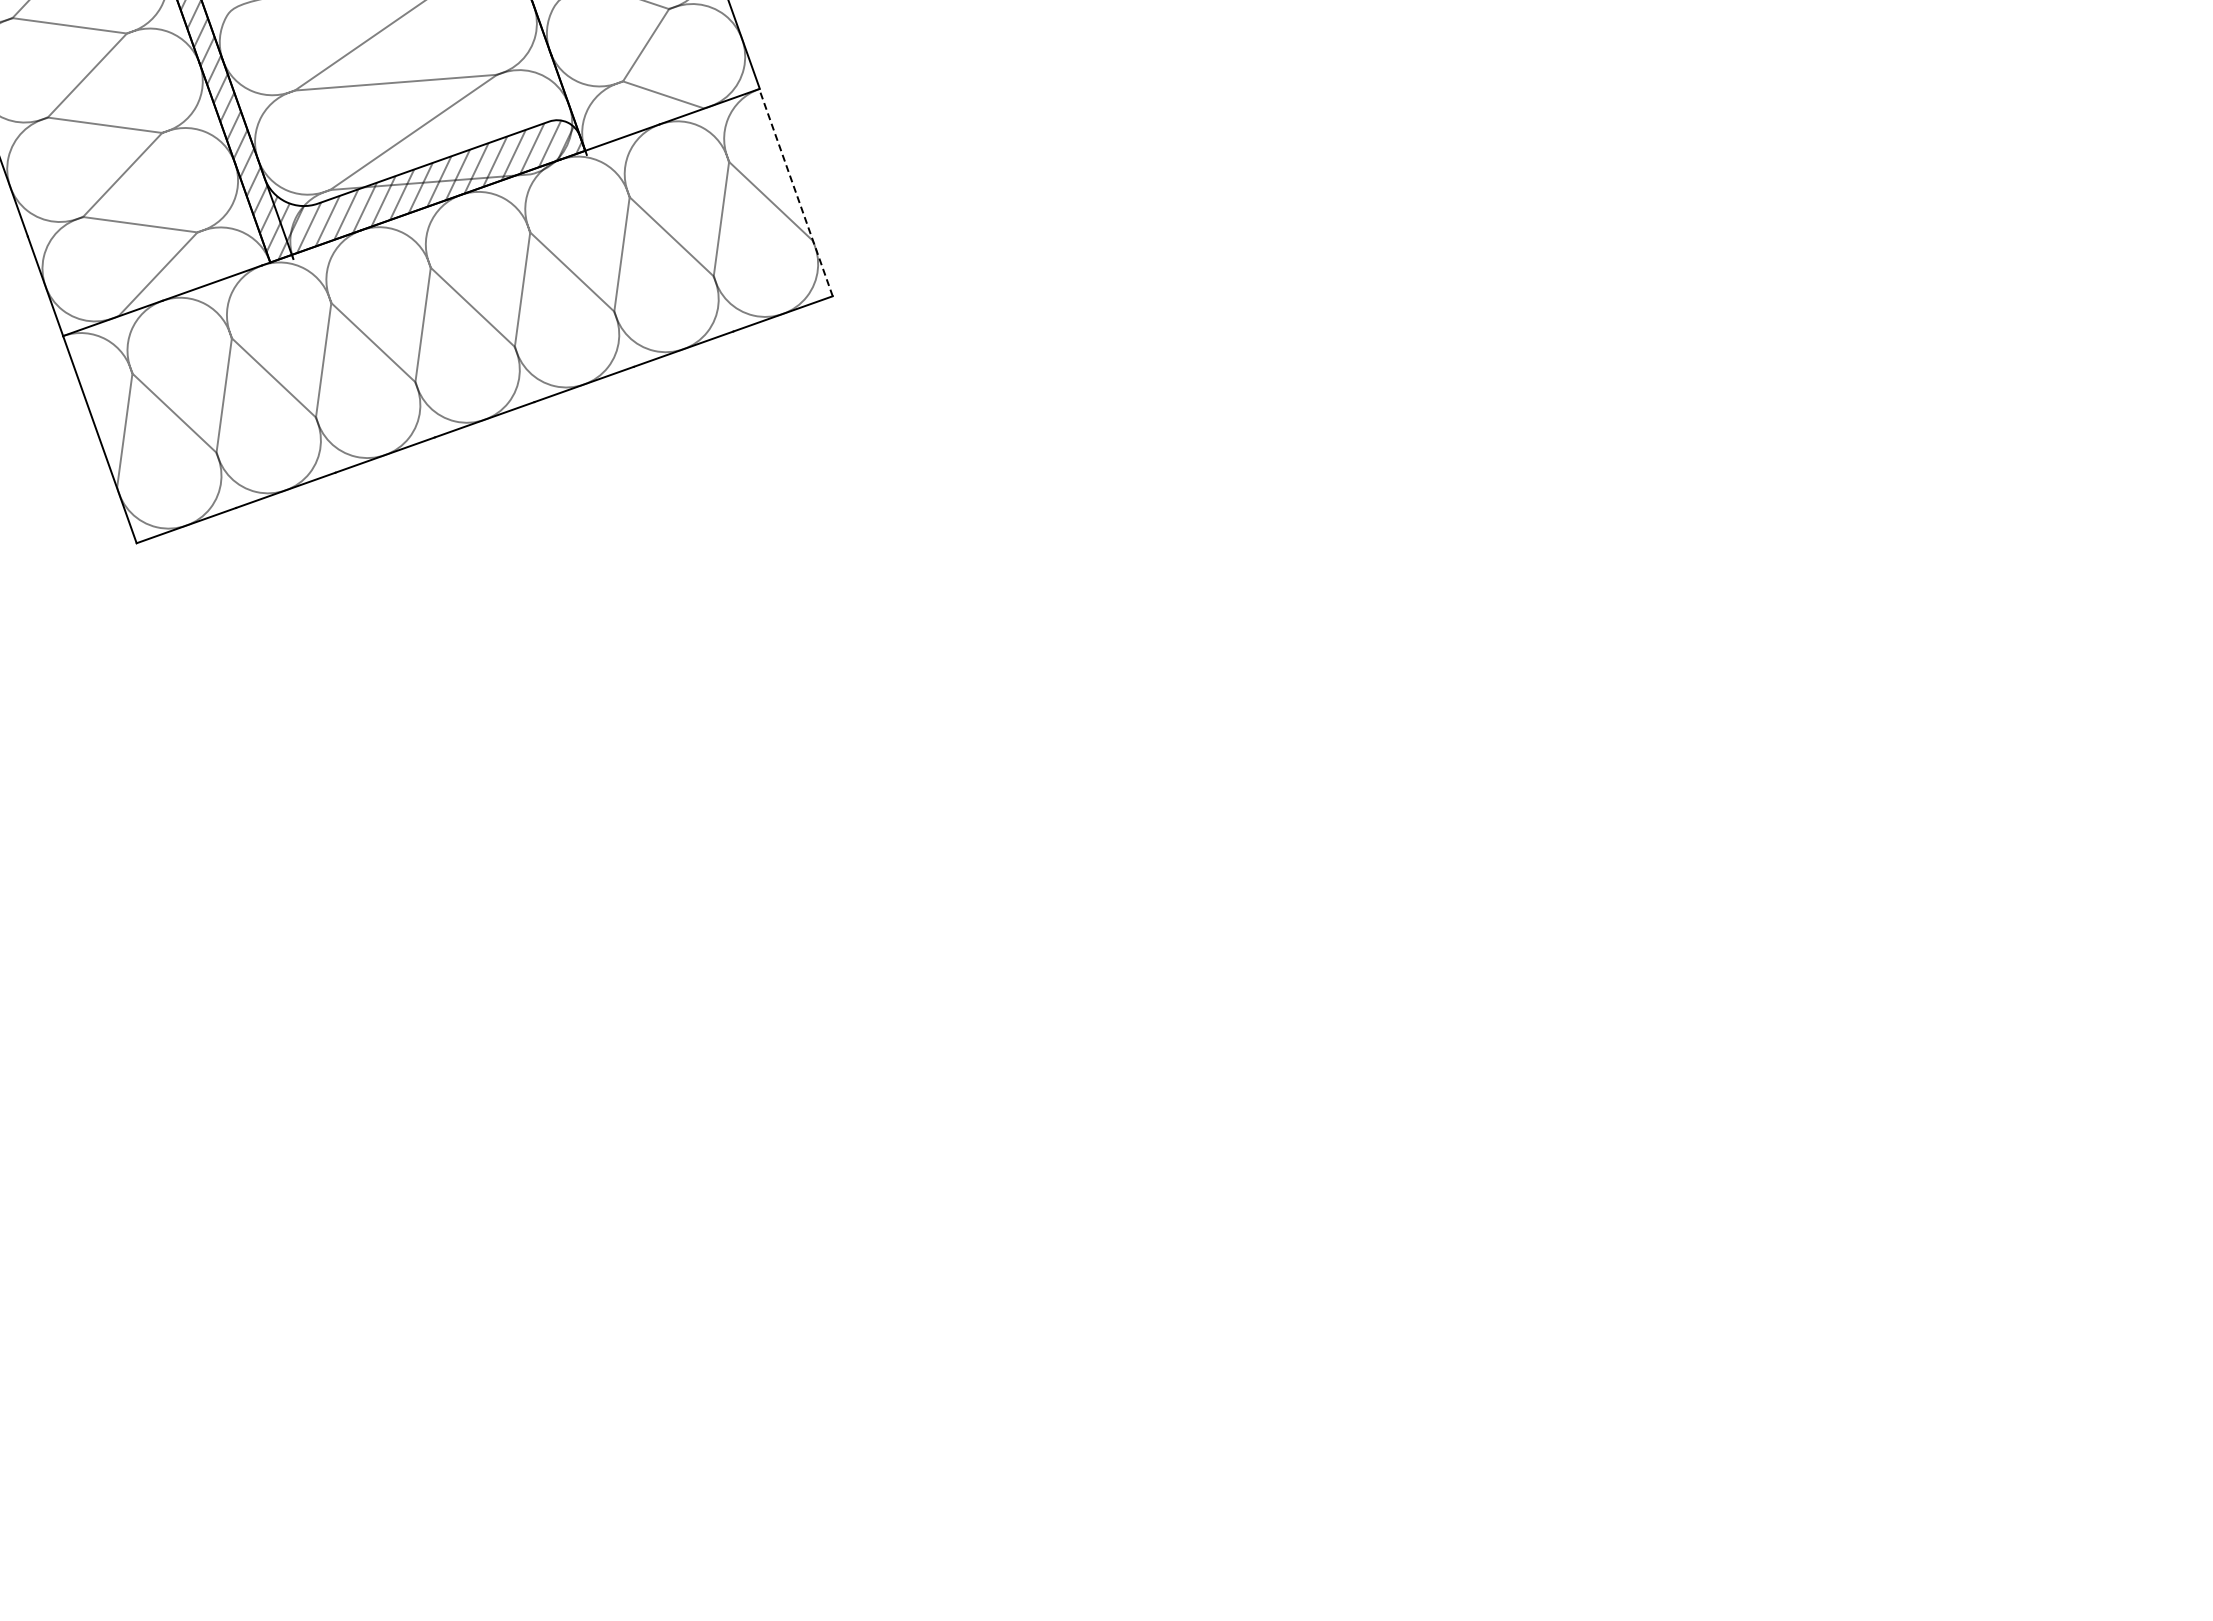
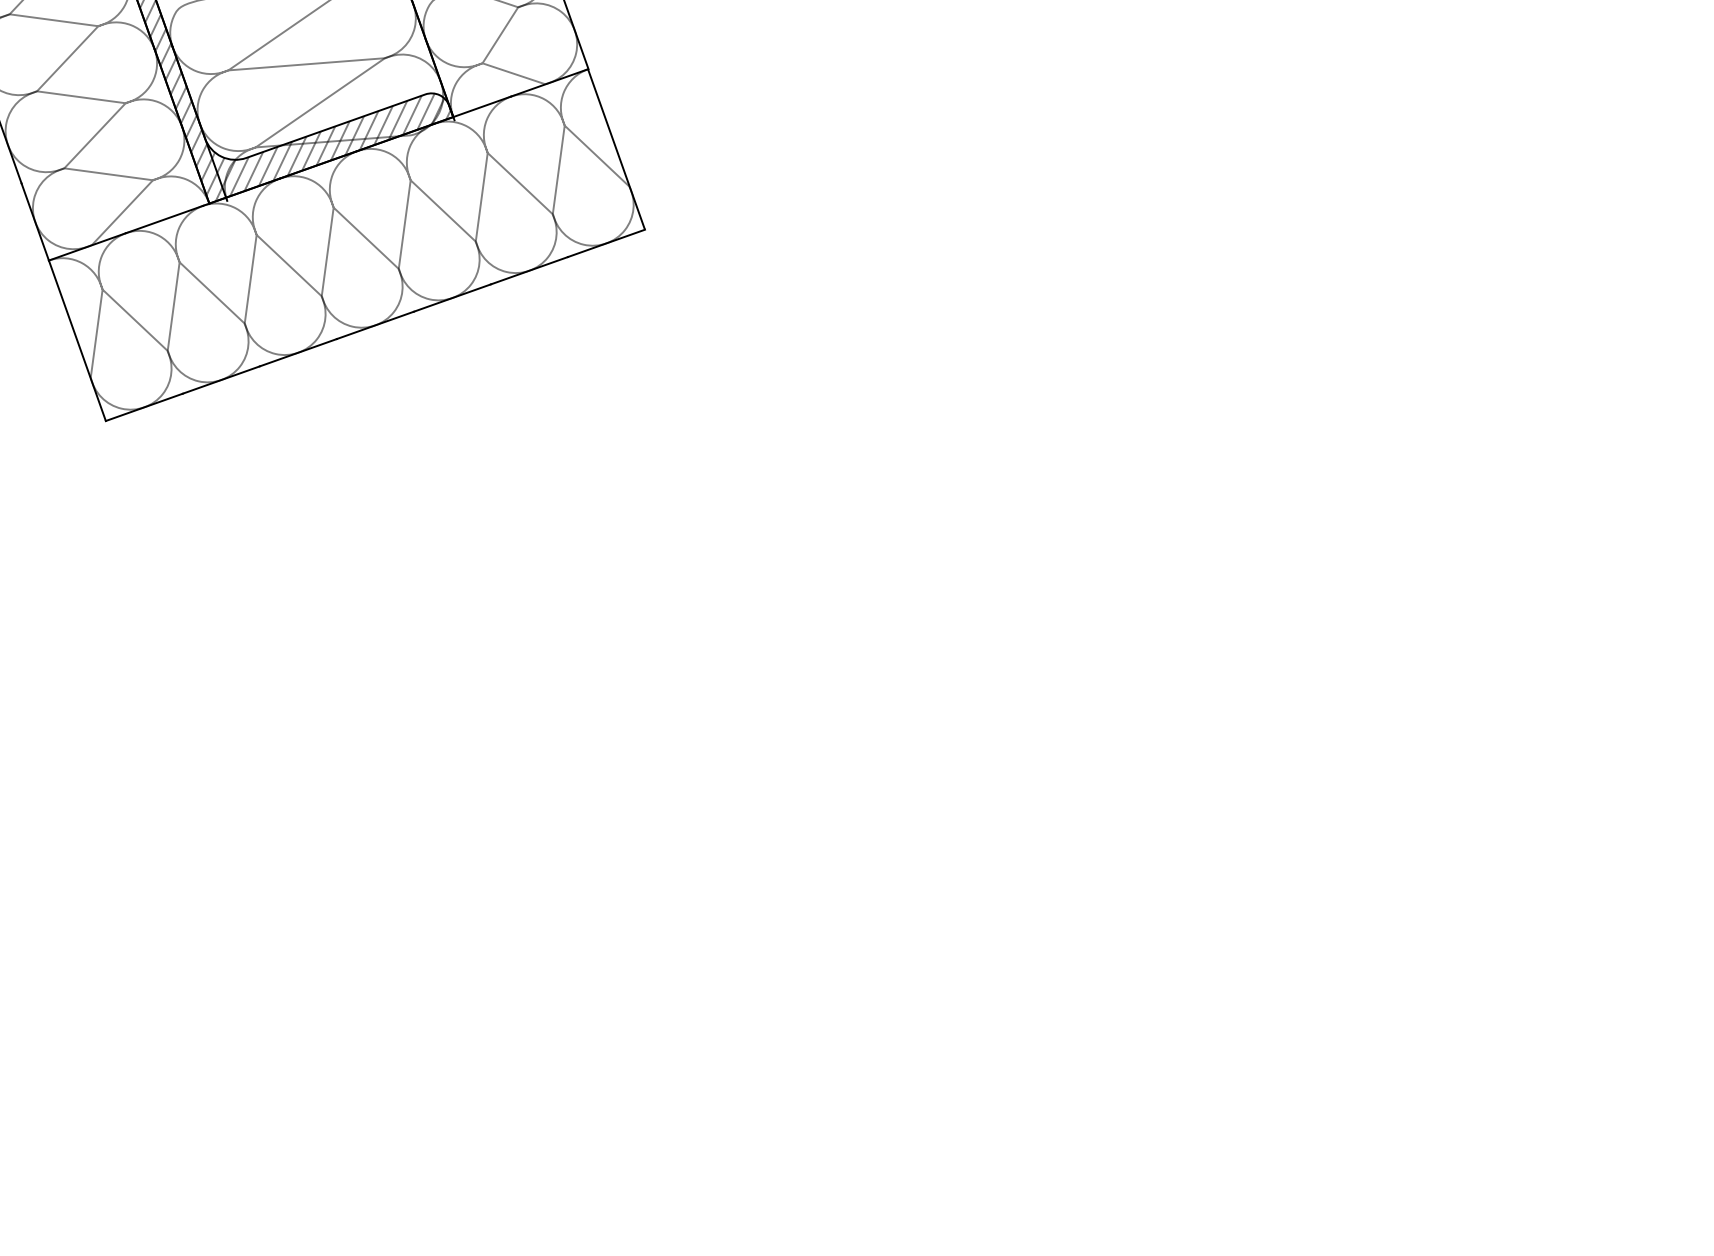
line: (795, 192) -> (616, 149), dashed -> solid

